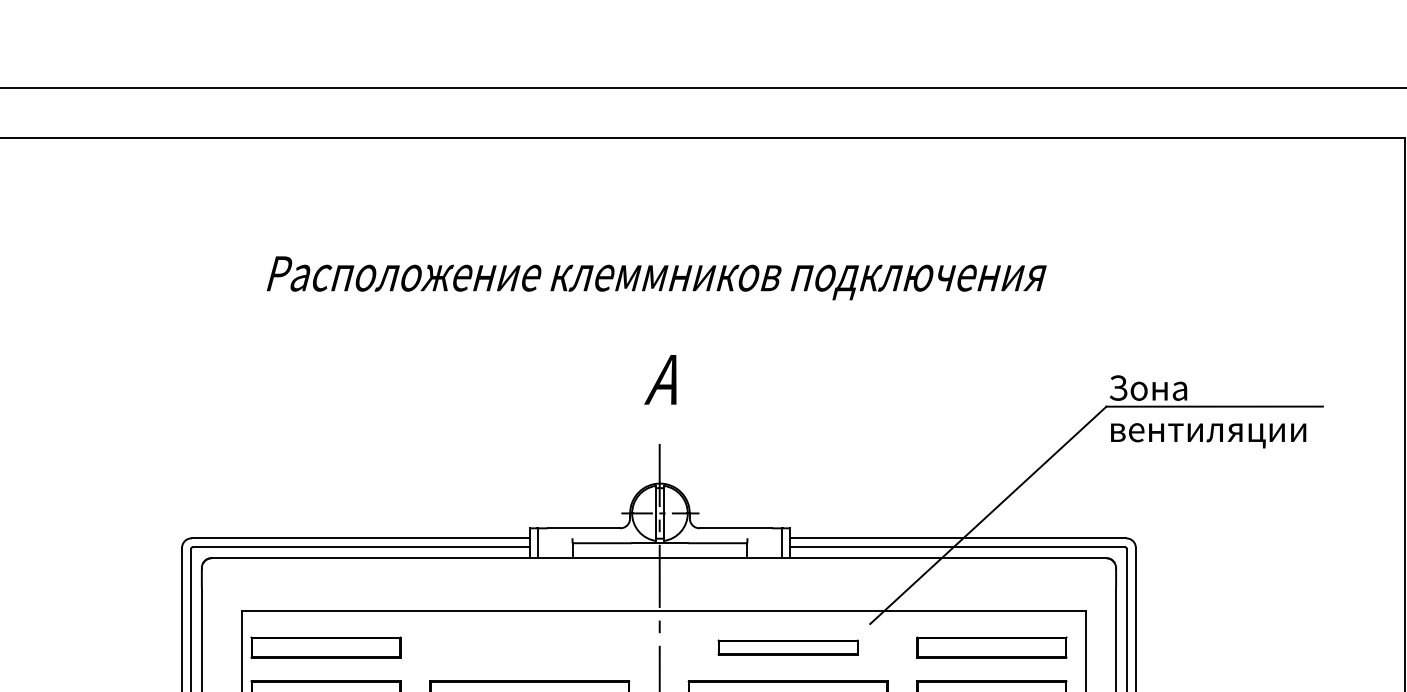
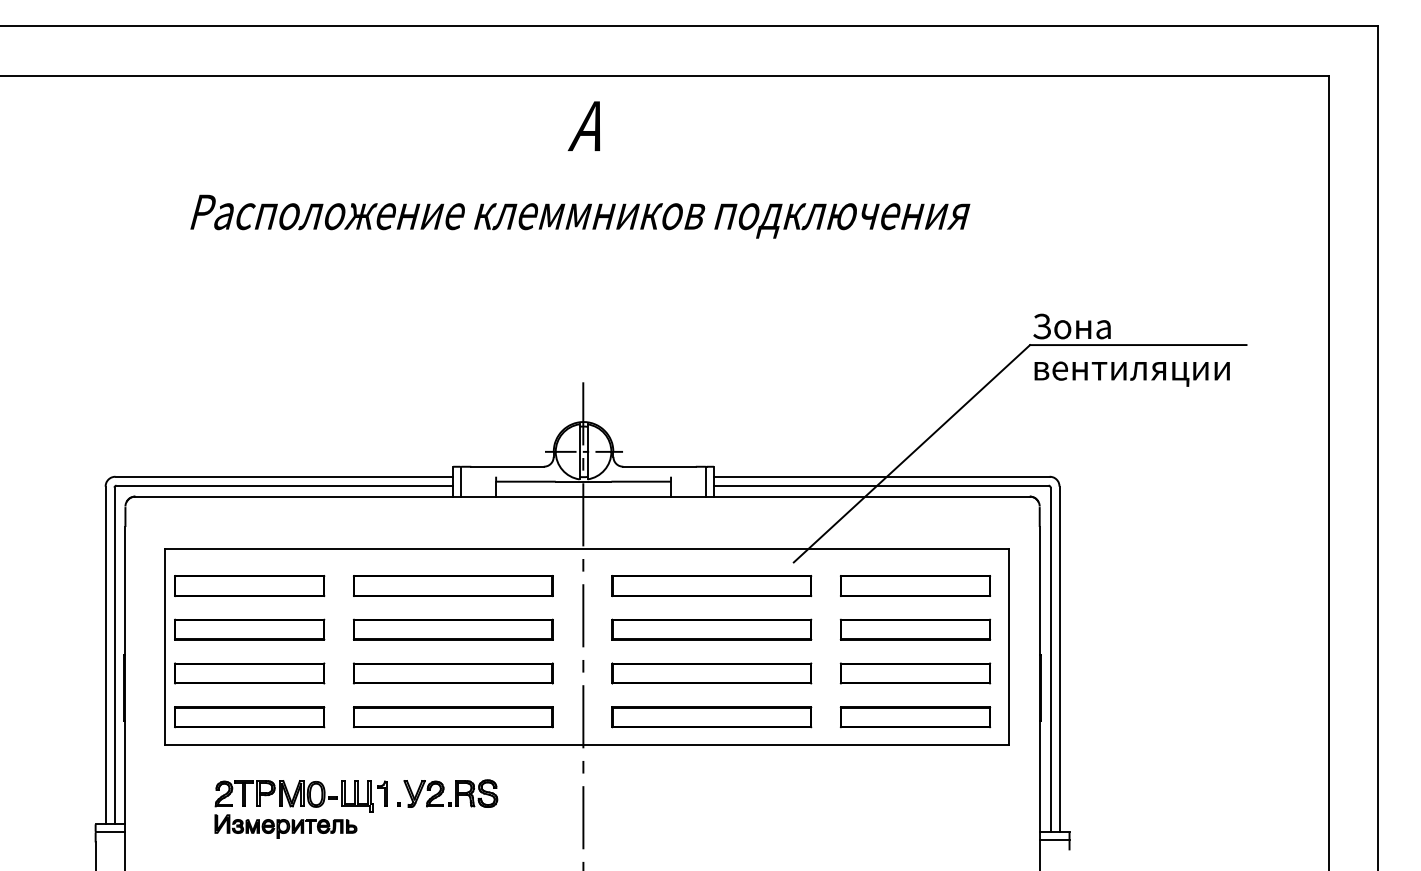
text: (659, 379) -> (583, 125), moved
part: (529, 647) -> (453, 585), added
part: (787, 647) -> (711, 585), size x1.43

